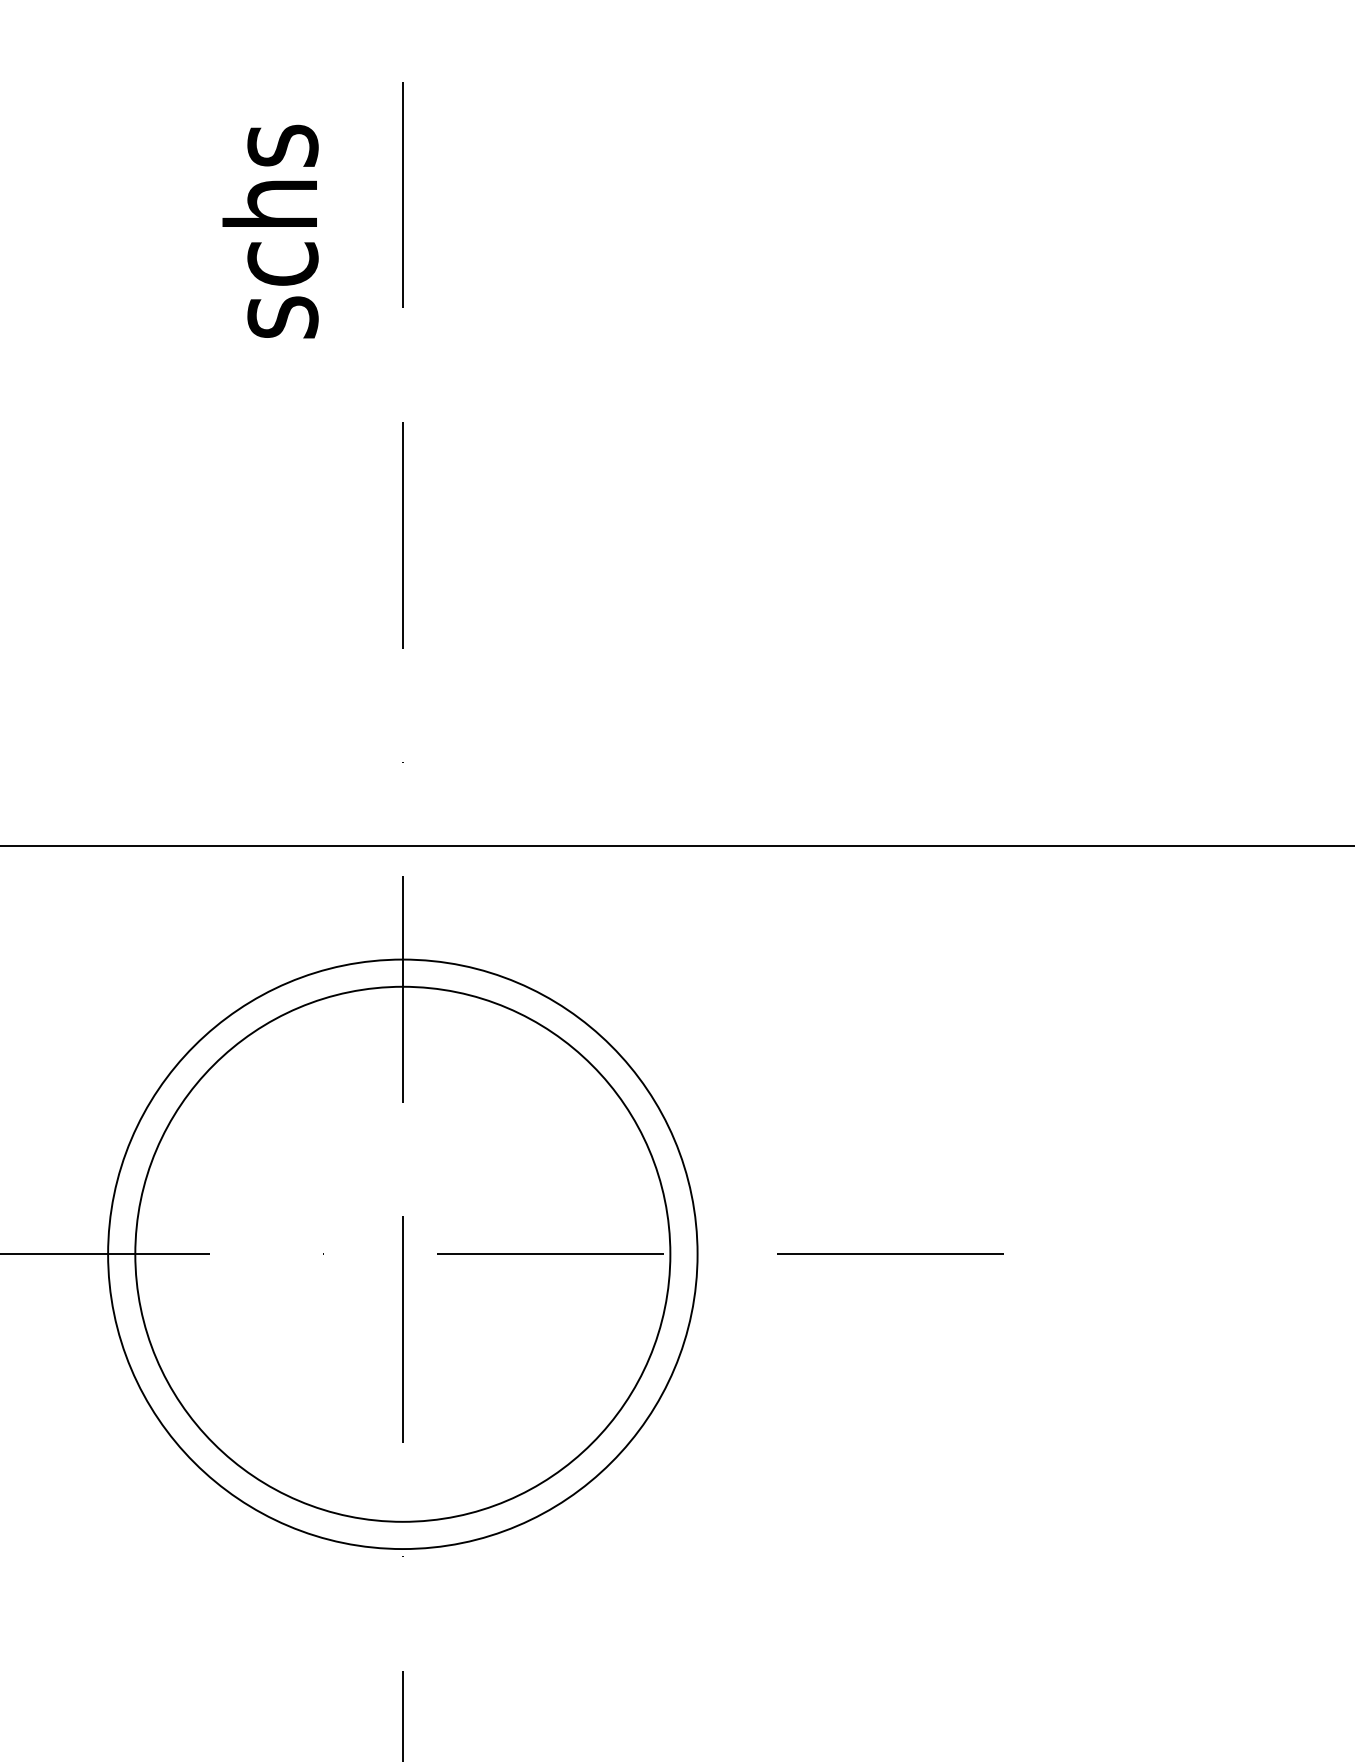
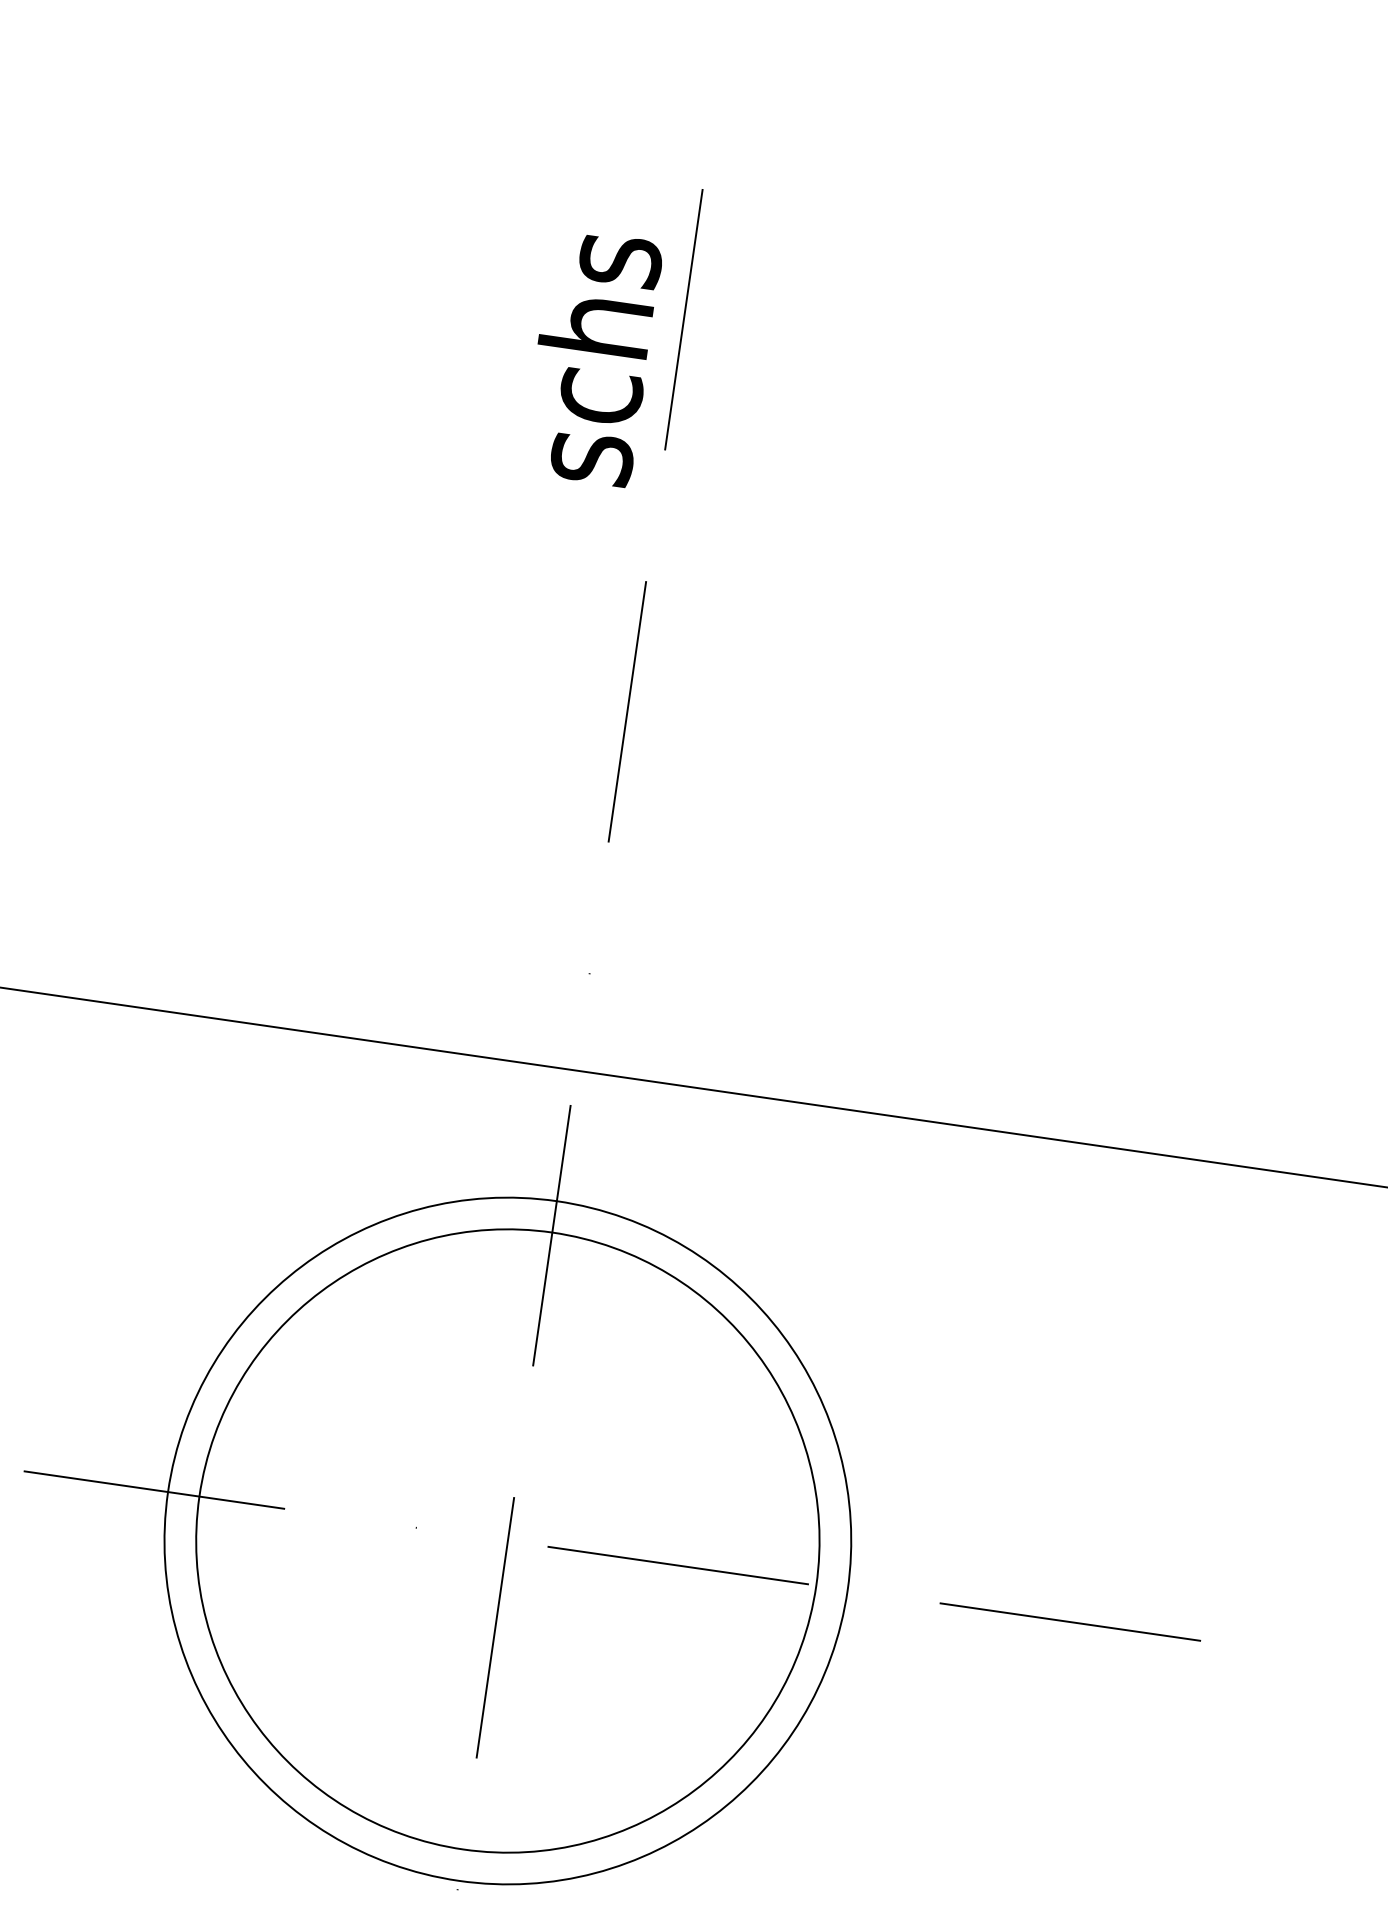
text: (270, 231) -> (592, 357), moved

